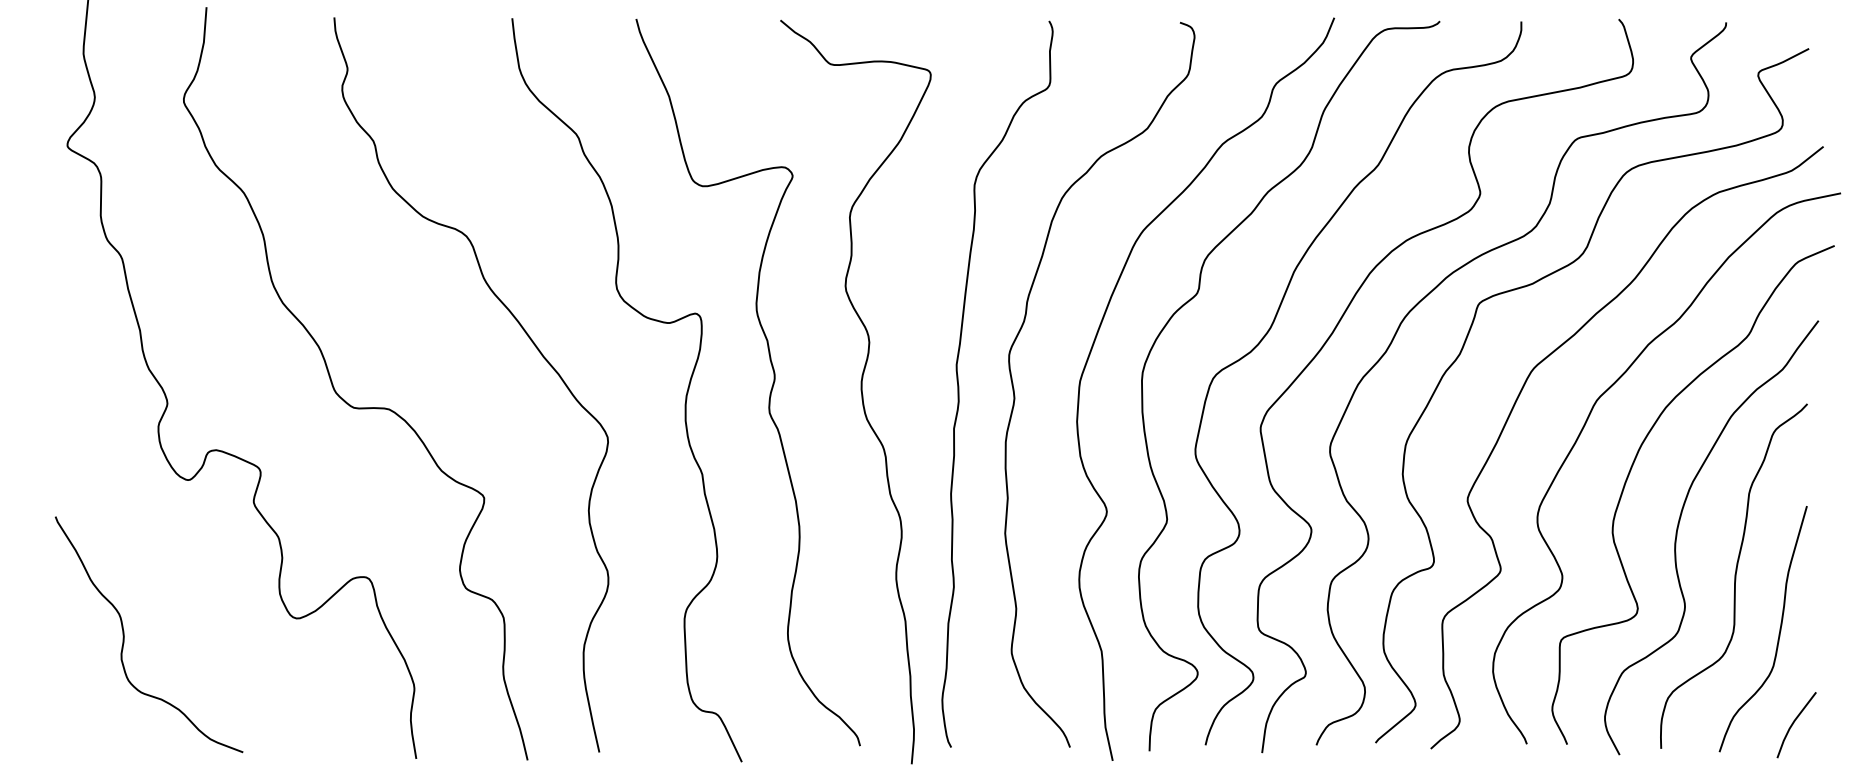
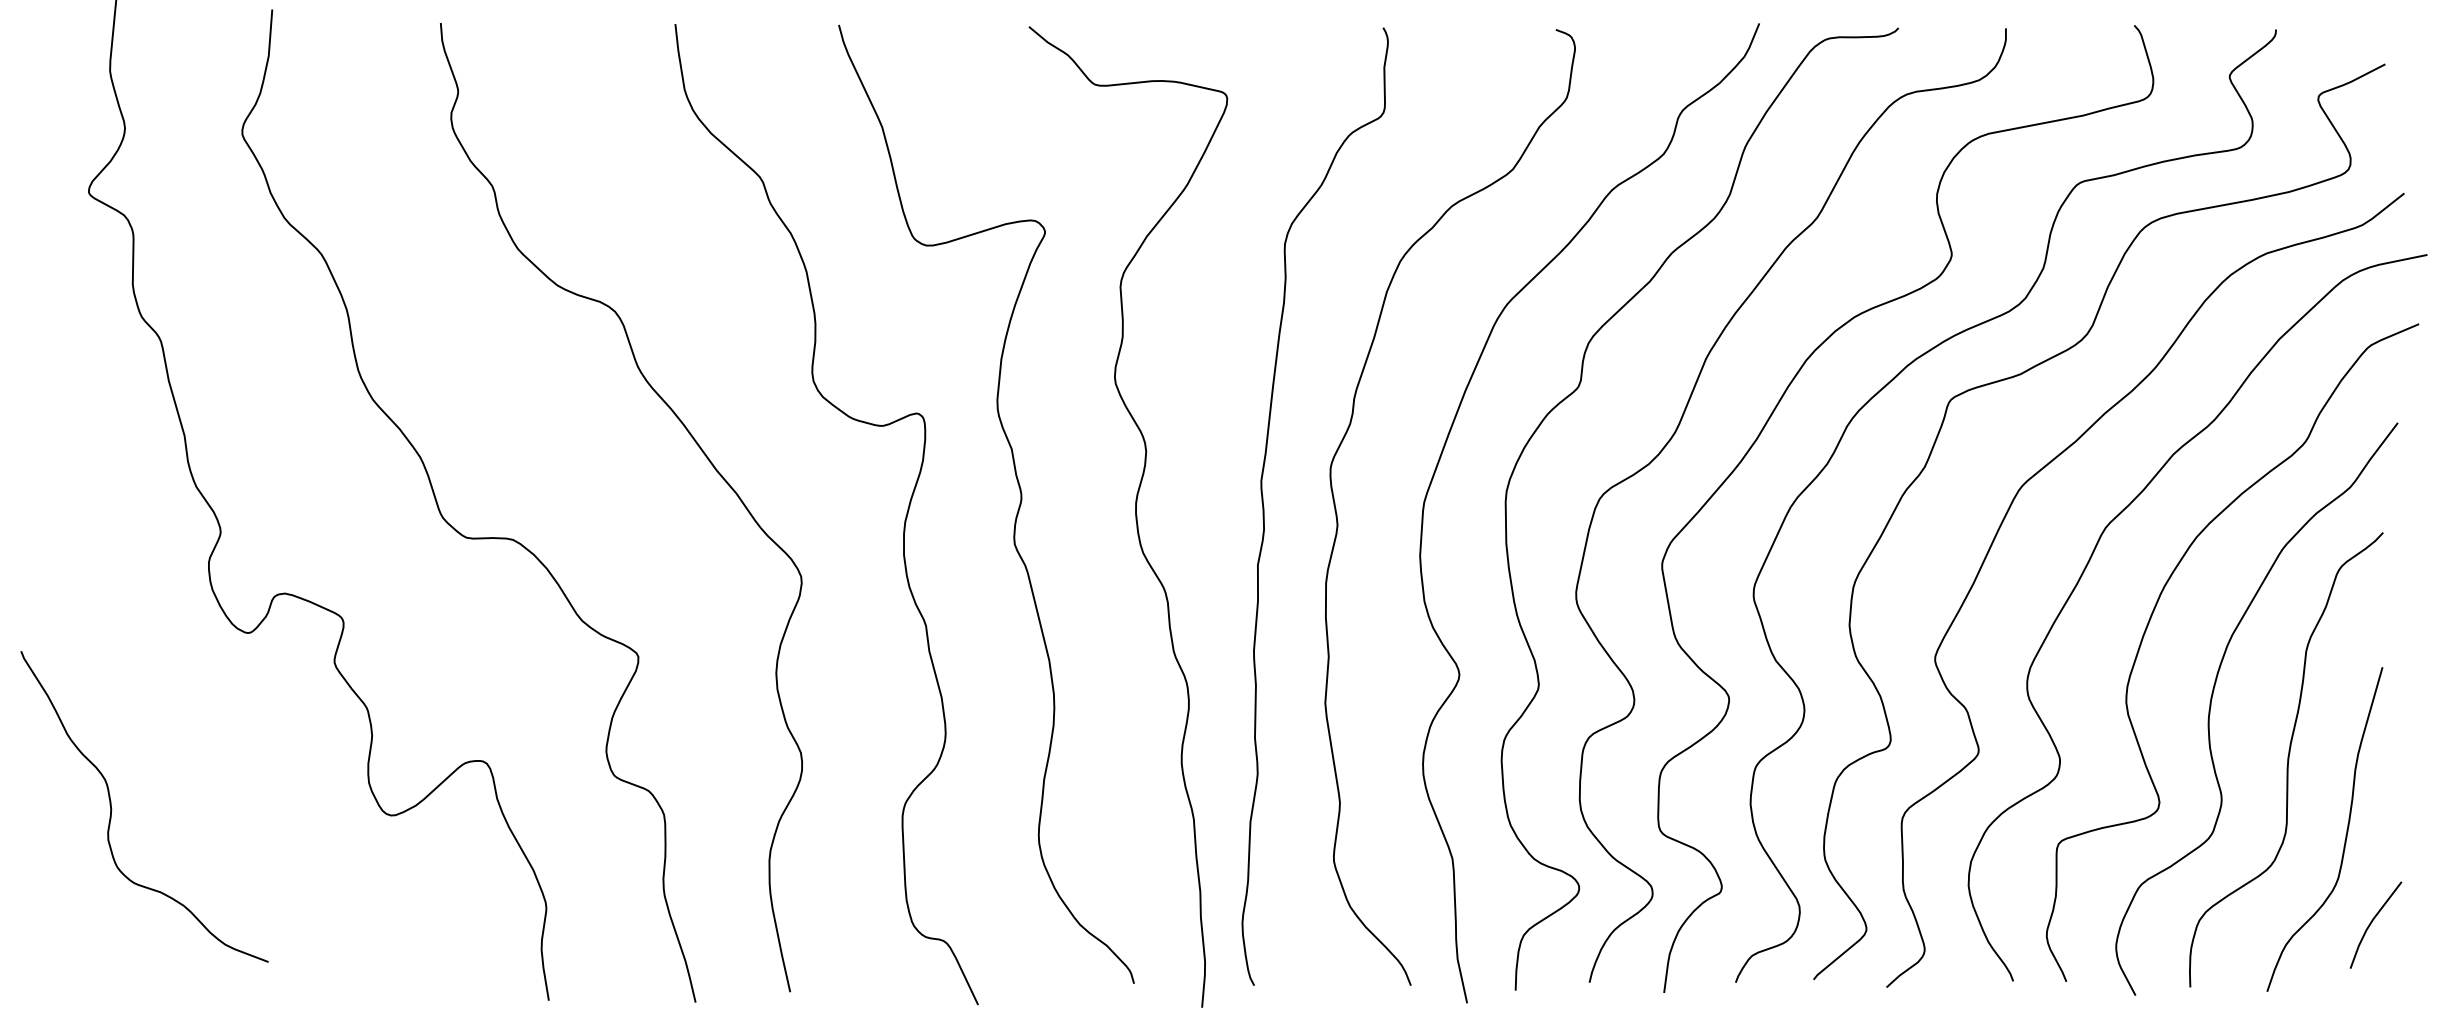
curve: (124, 636) -> (112, 809), moved
line: (1794, 723) -> (2372, 922), moved

